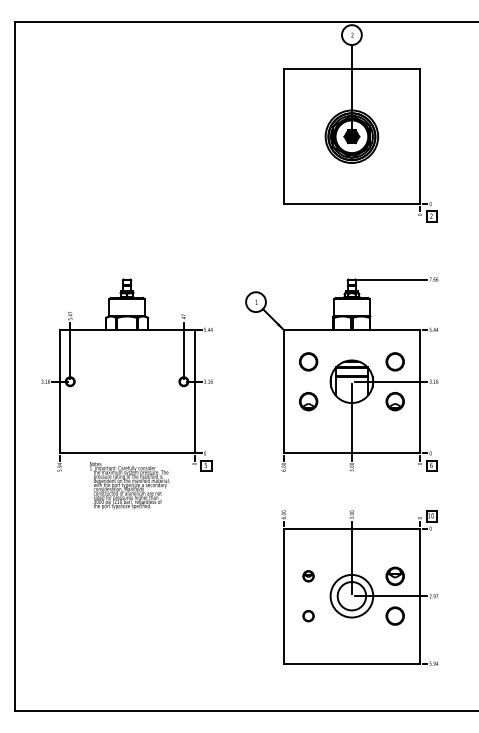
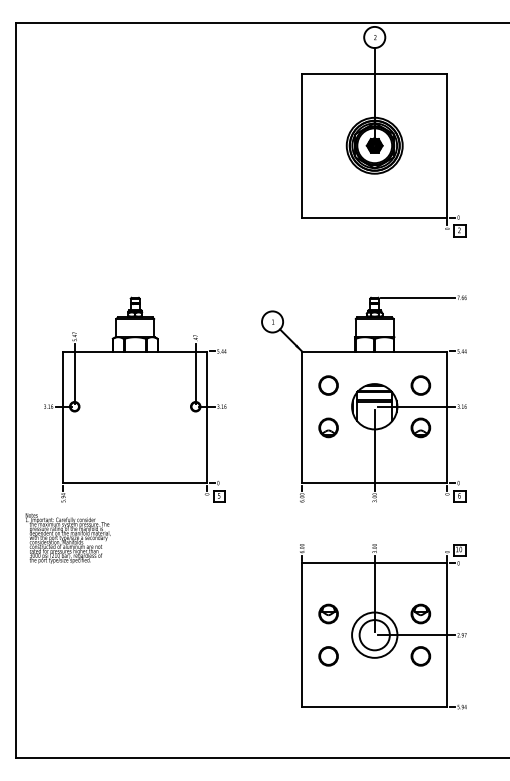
text: (129, 485) -> (67, 538), moved
part: (308, 575) -> (328, 613), size x1.67
circle: (308, 616) -> (328, 656), size x1.67

